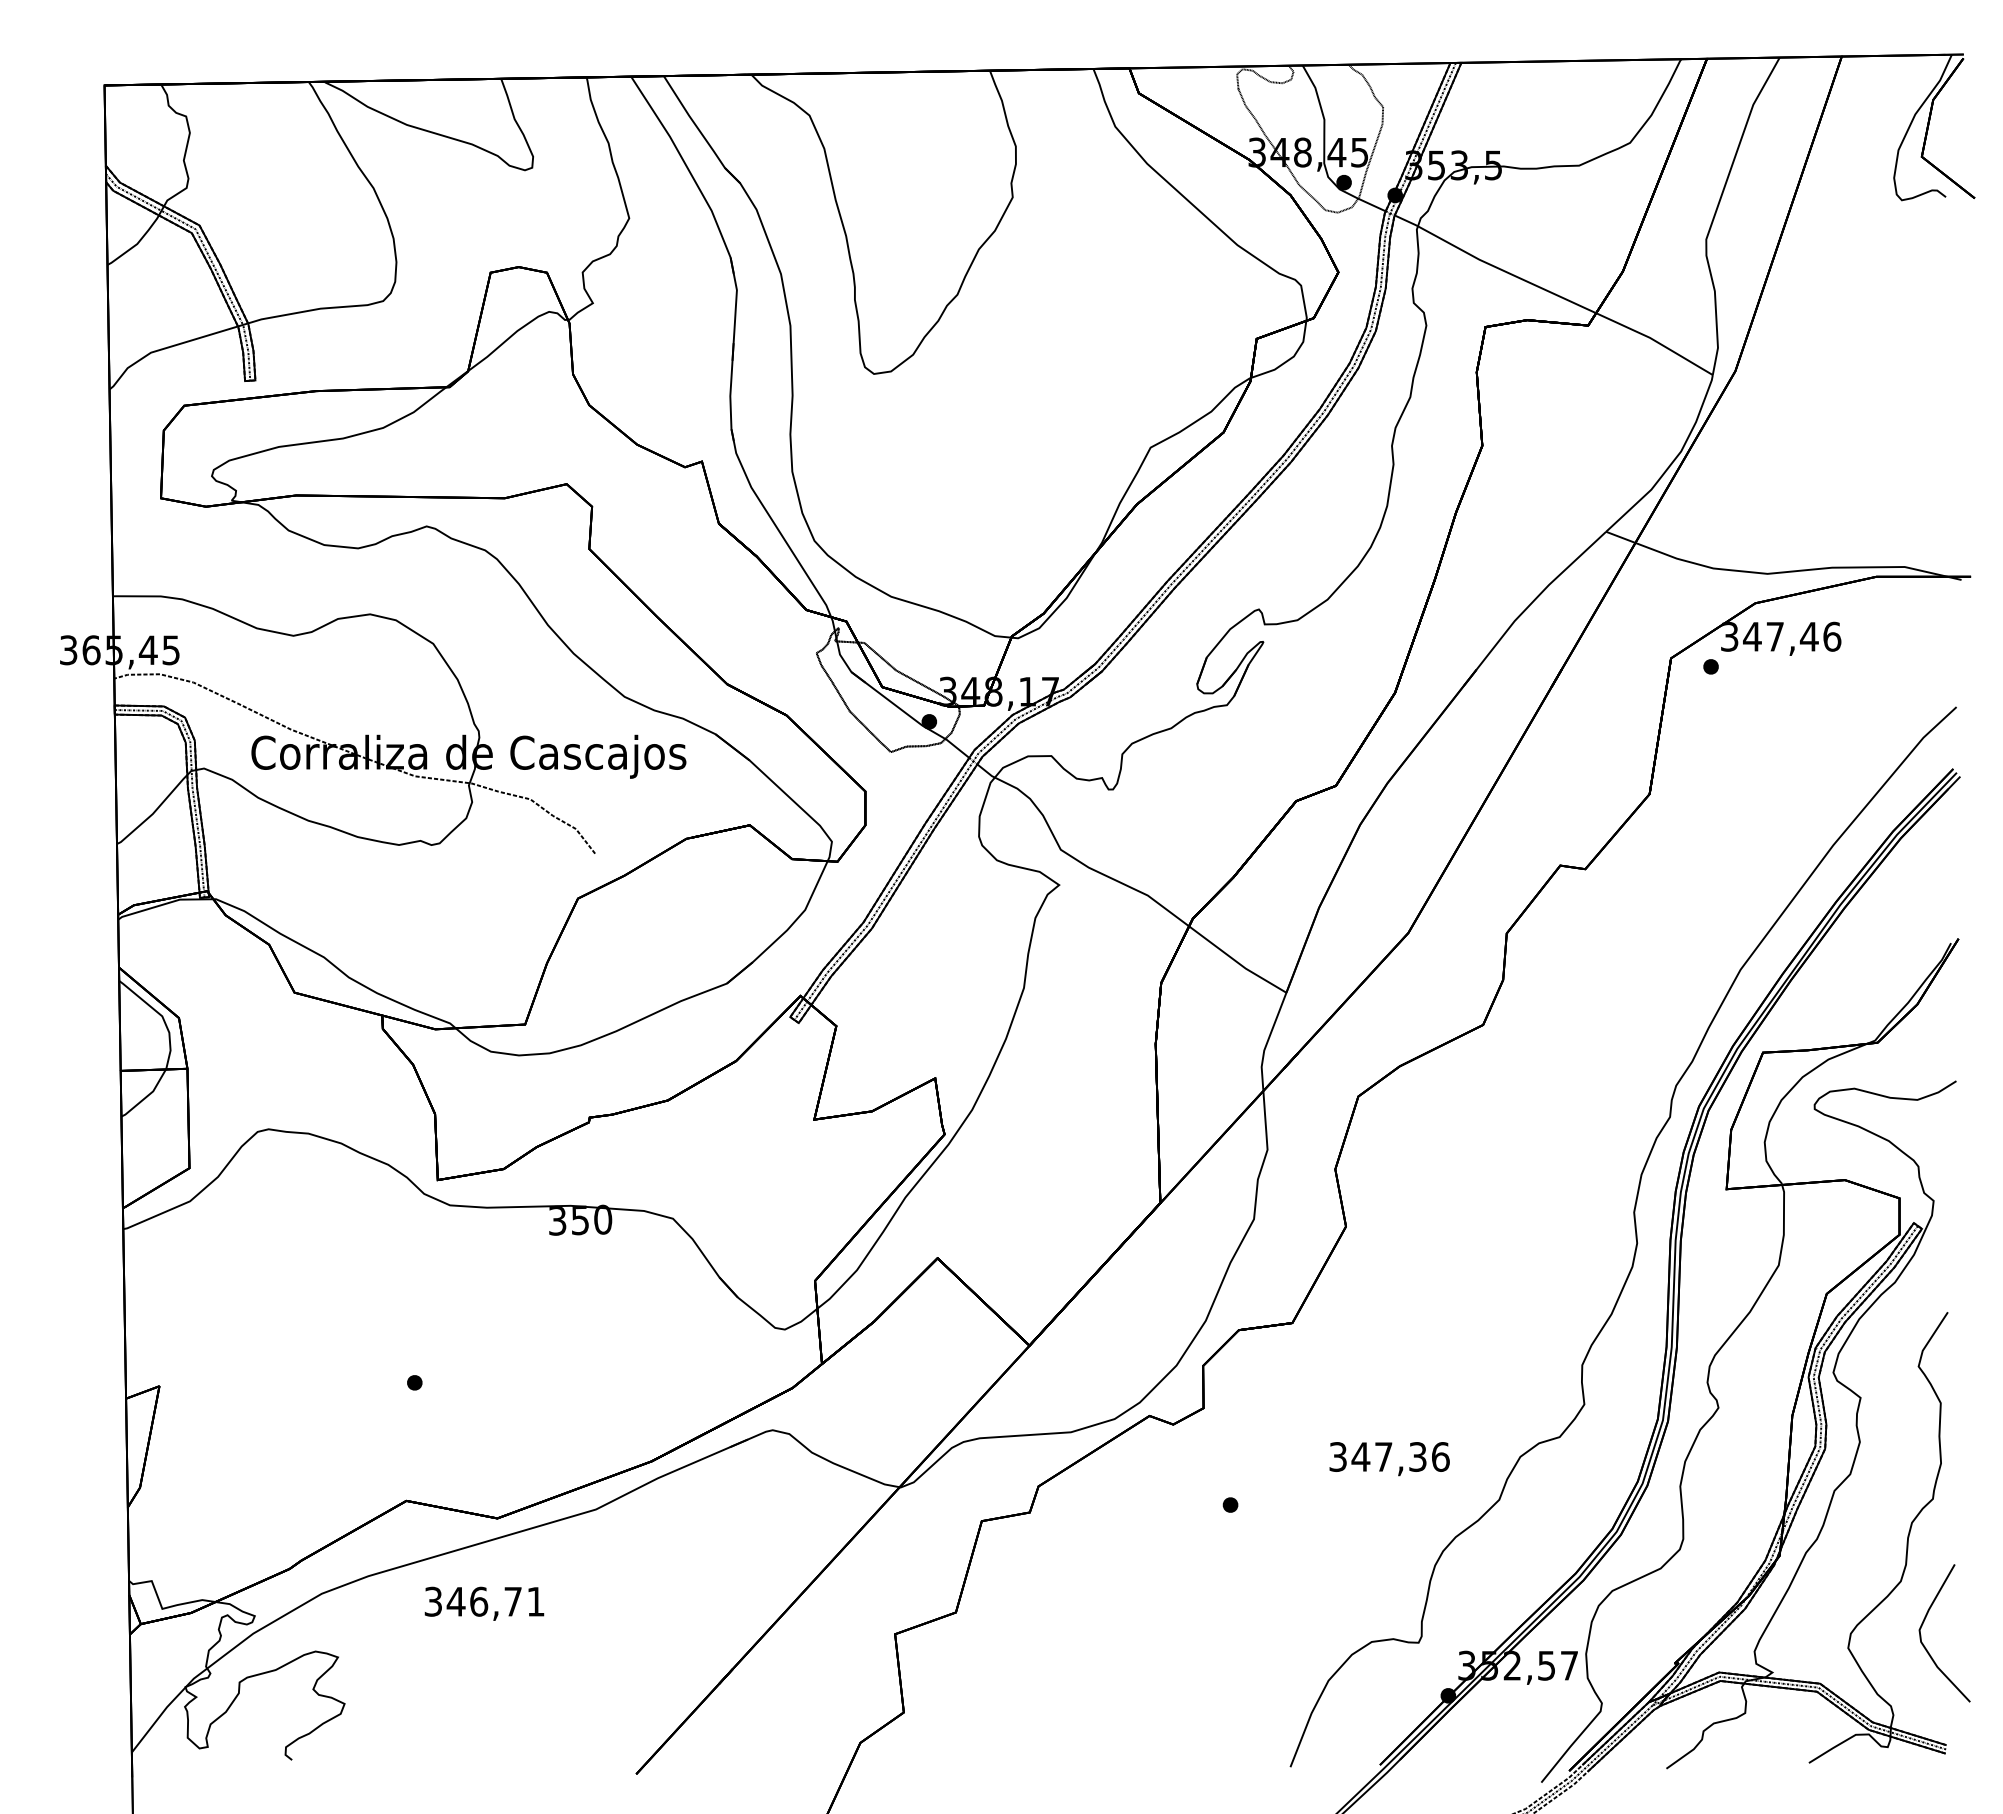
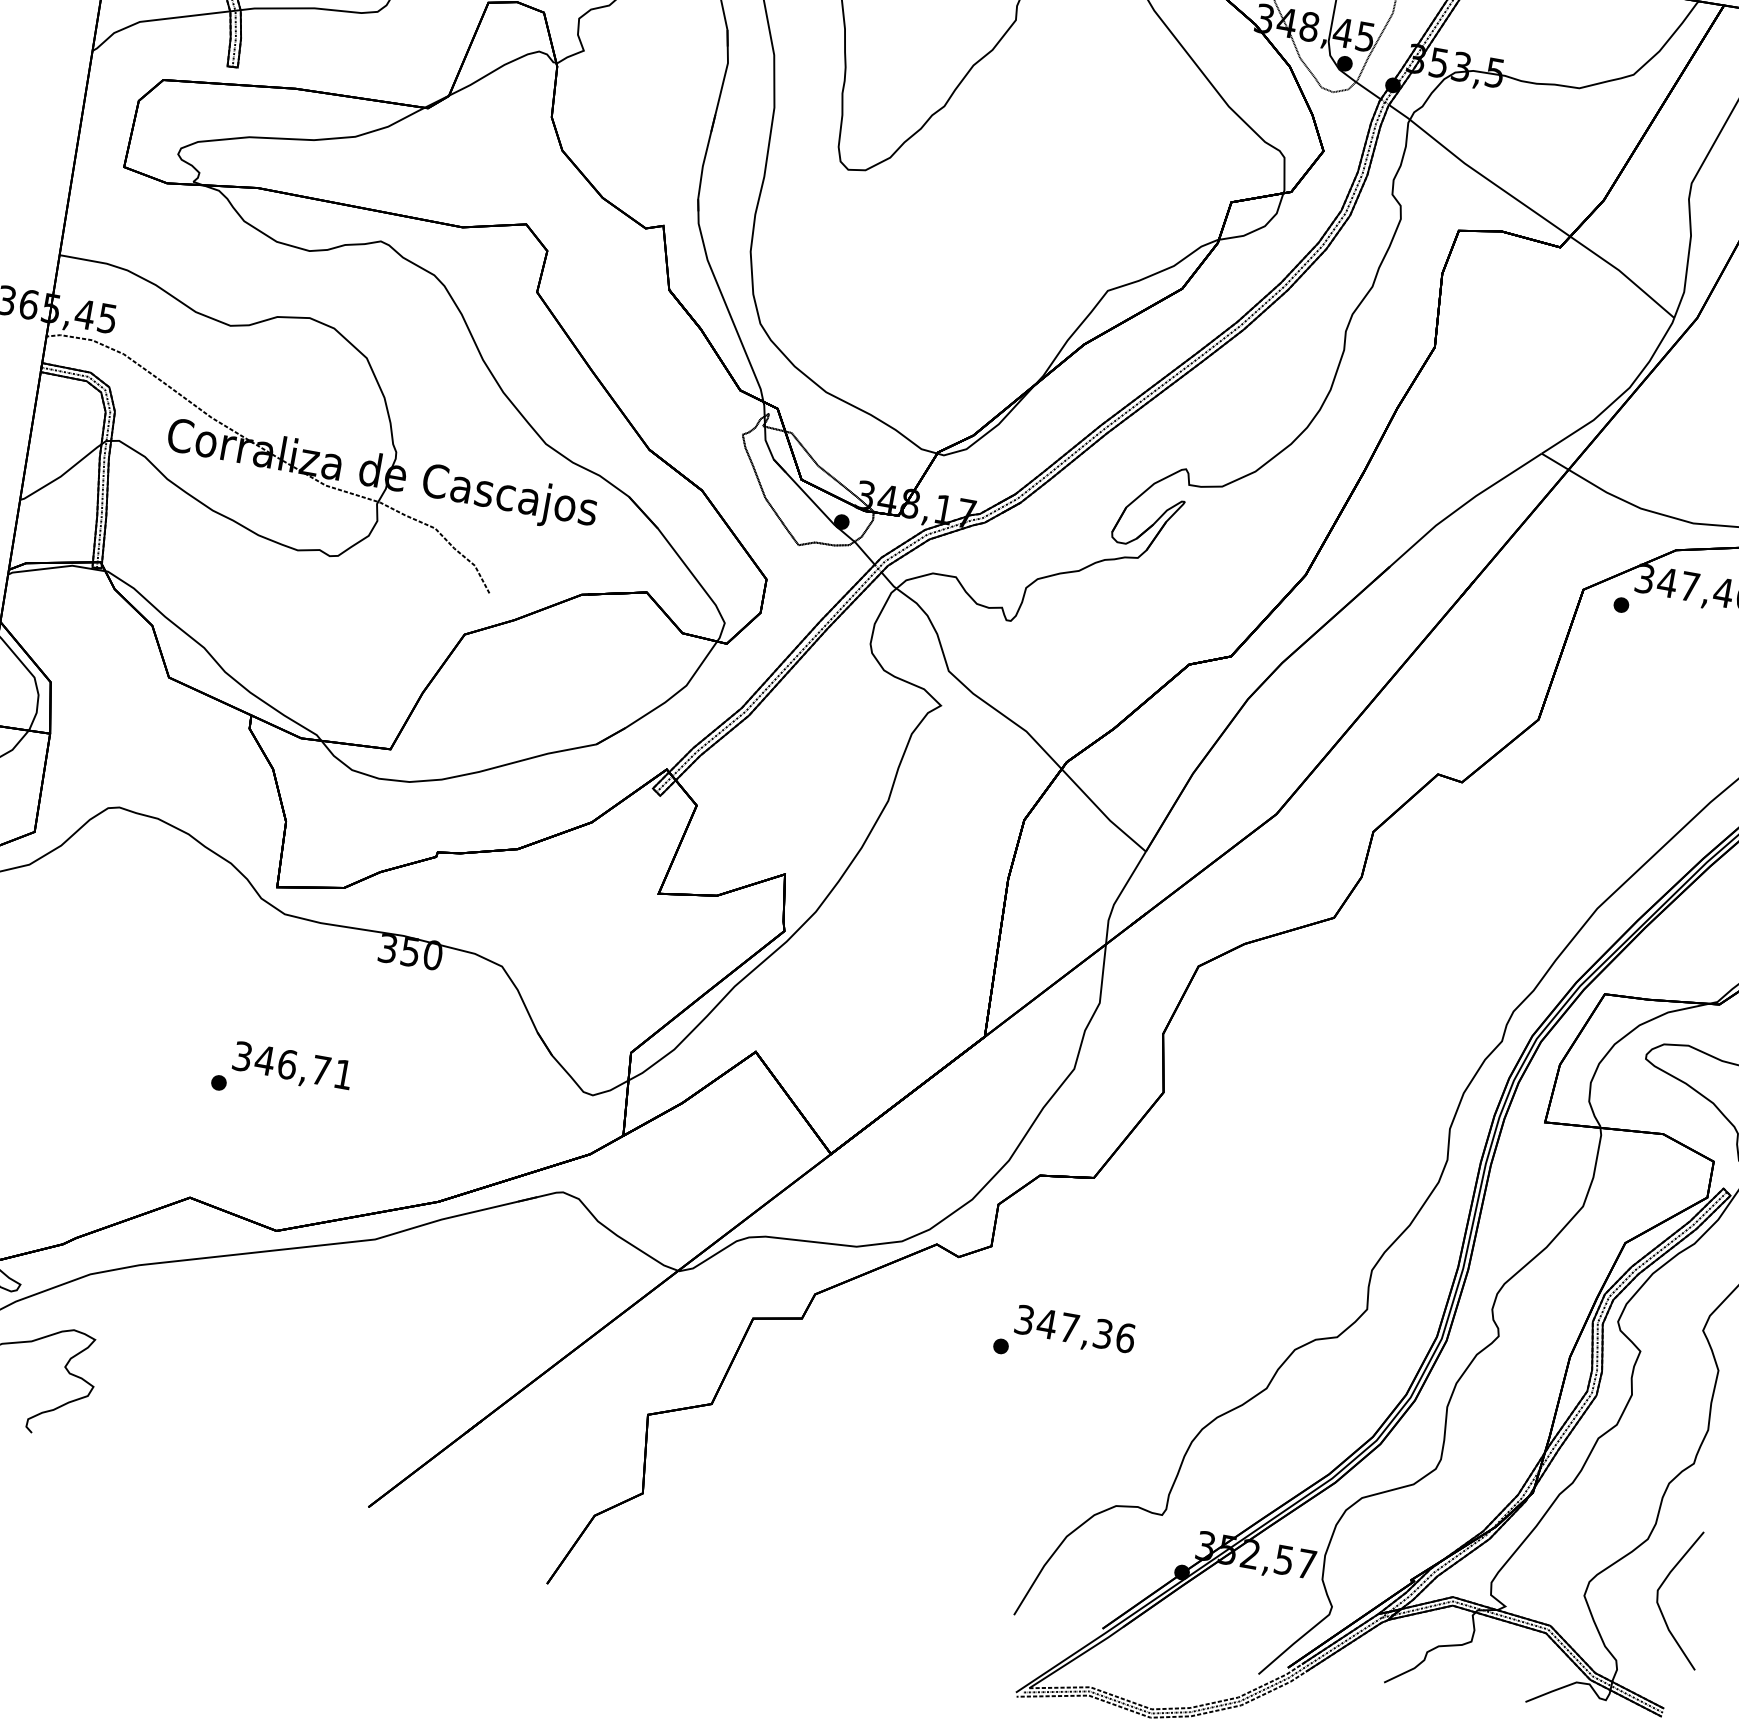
text: (1389, 1459) -> (1074, 1331), moved
text: (484, 1603) -> (292, 1067), moved

